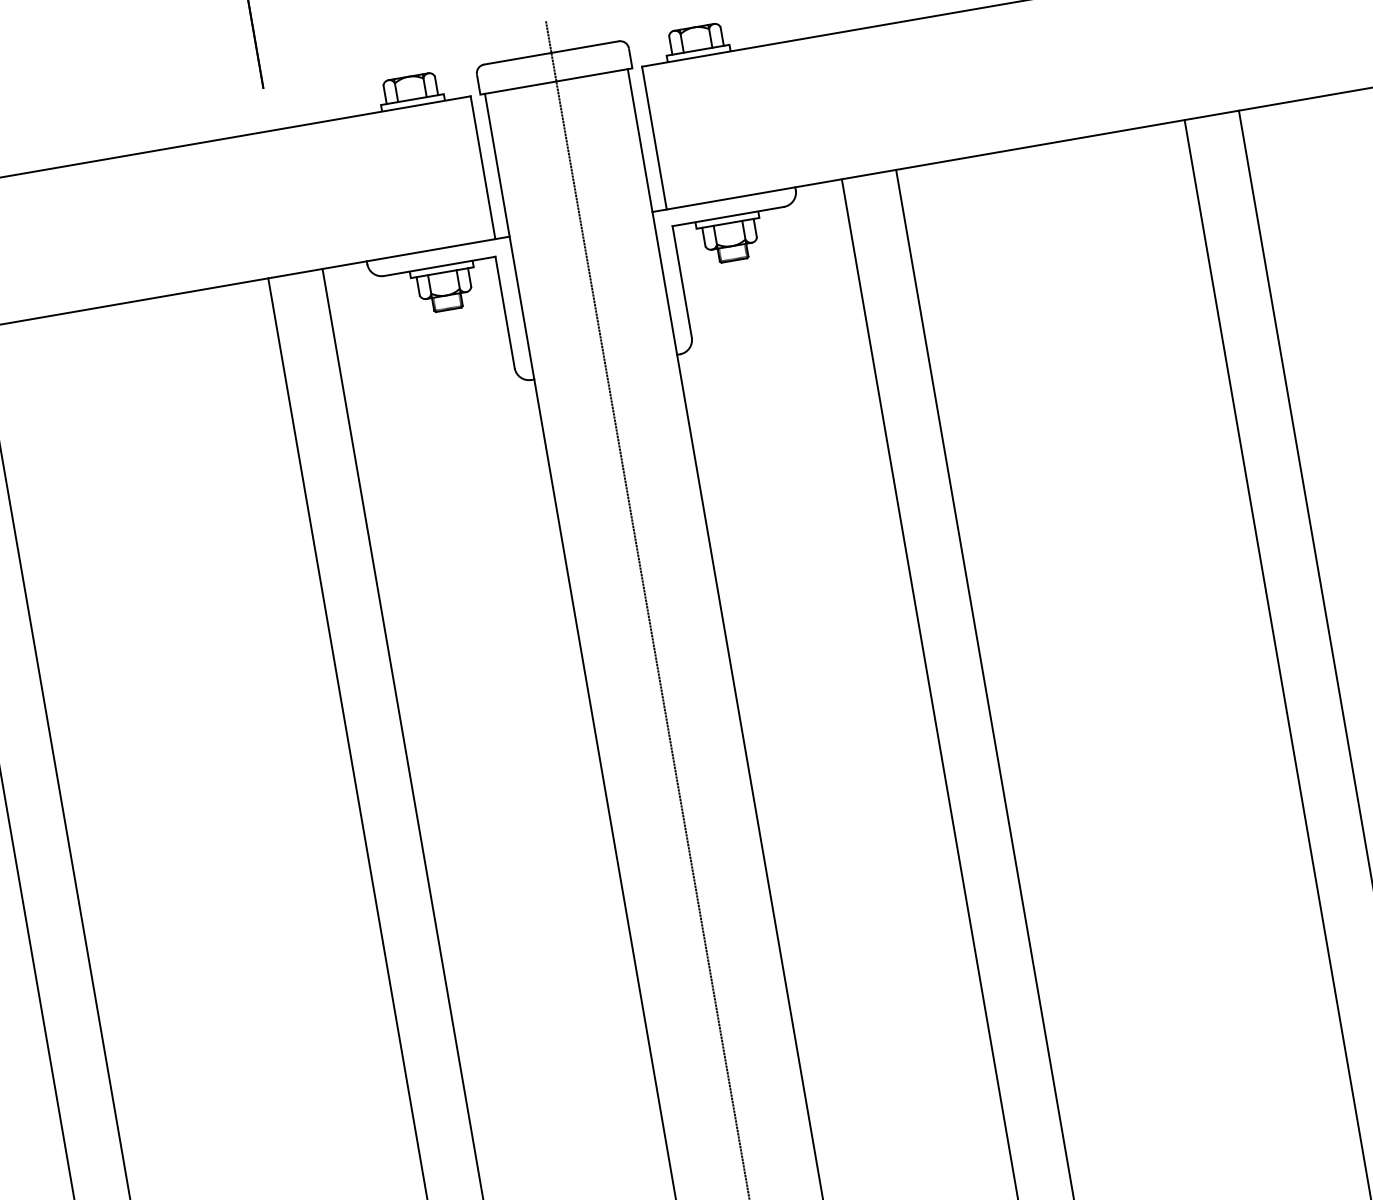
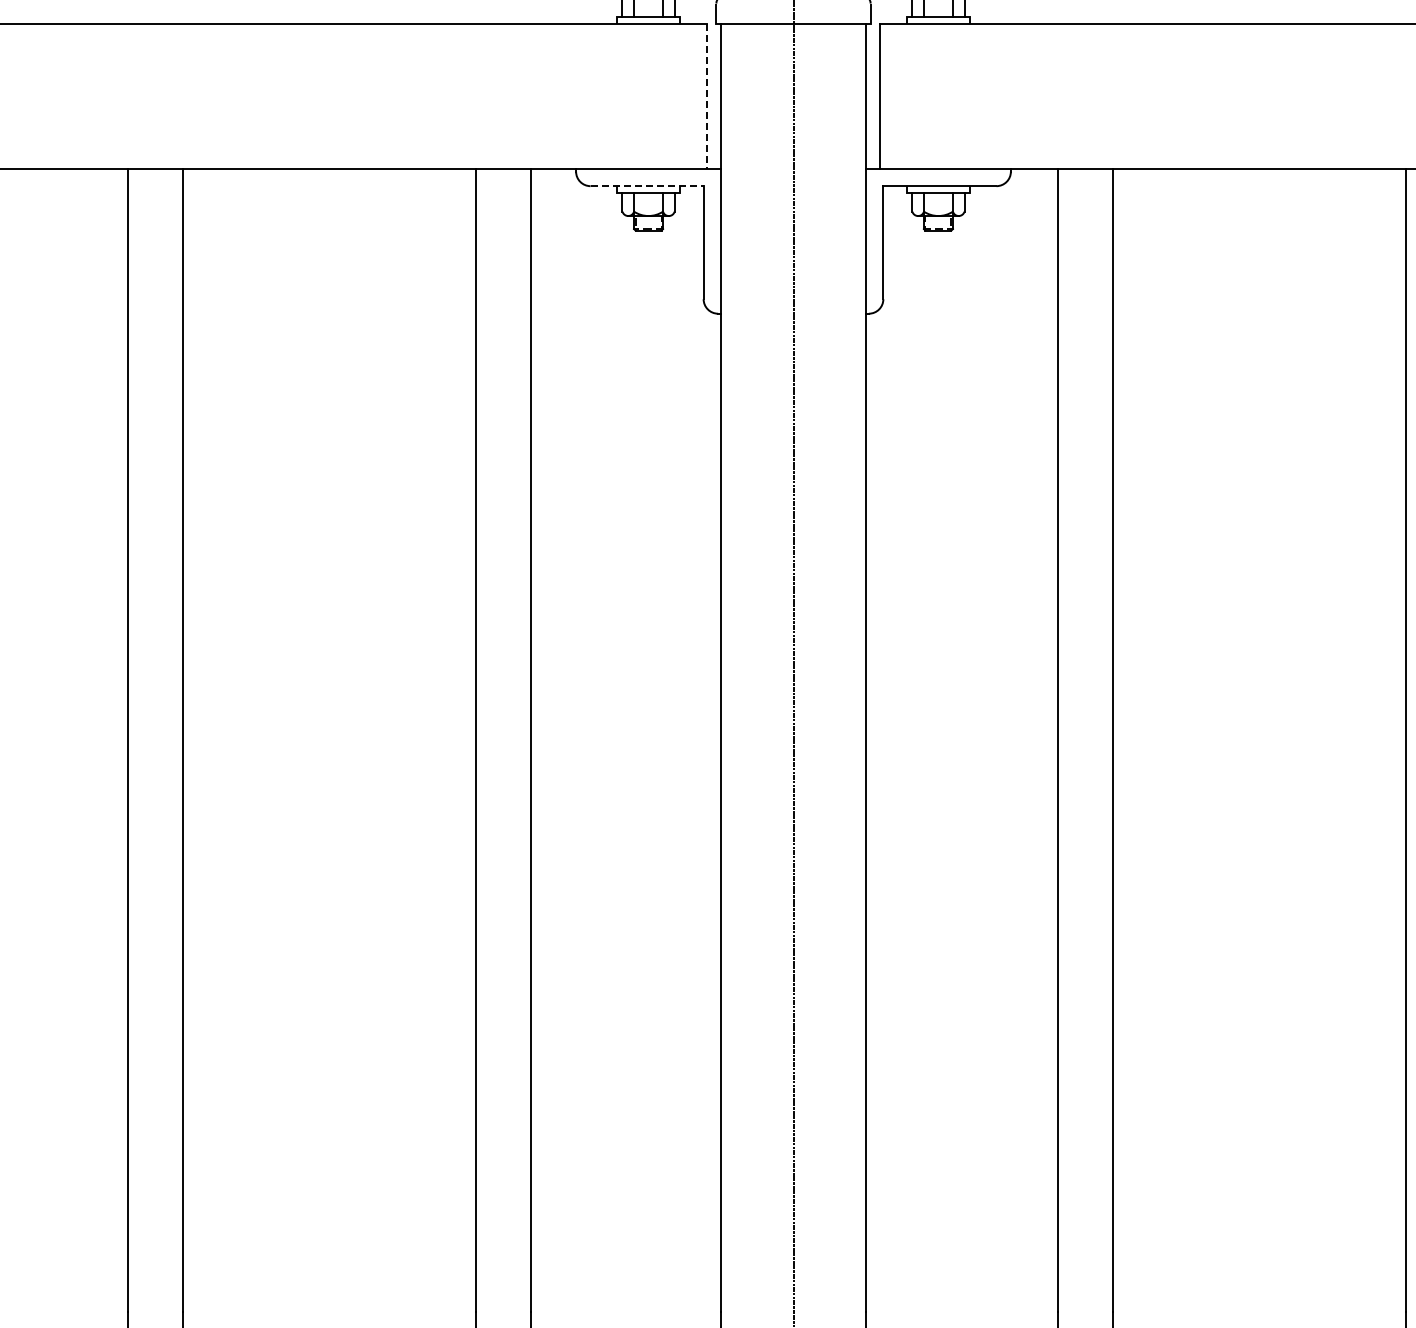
line: (483, 167) -> (706, 96), solid -> dashed
line: (440, 266) -> (647, 186), solid -> dashed

